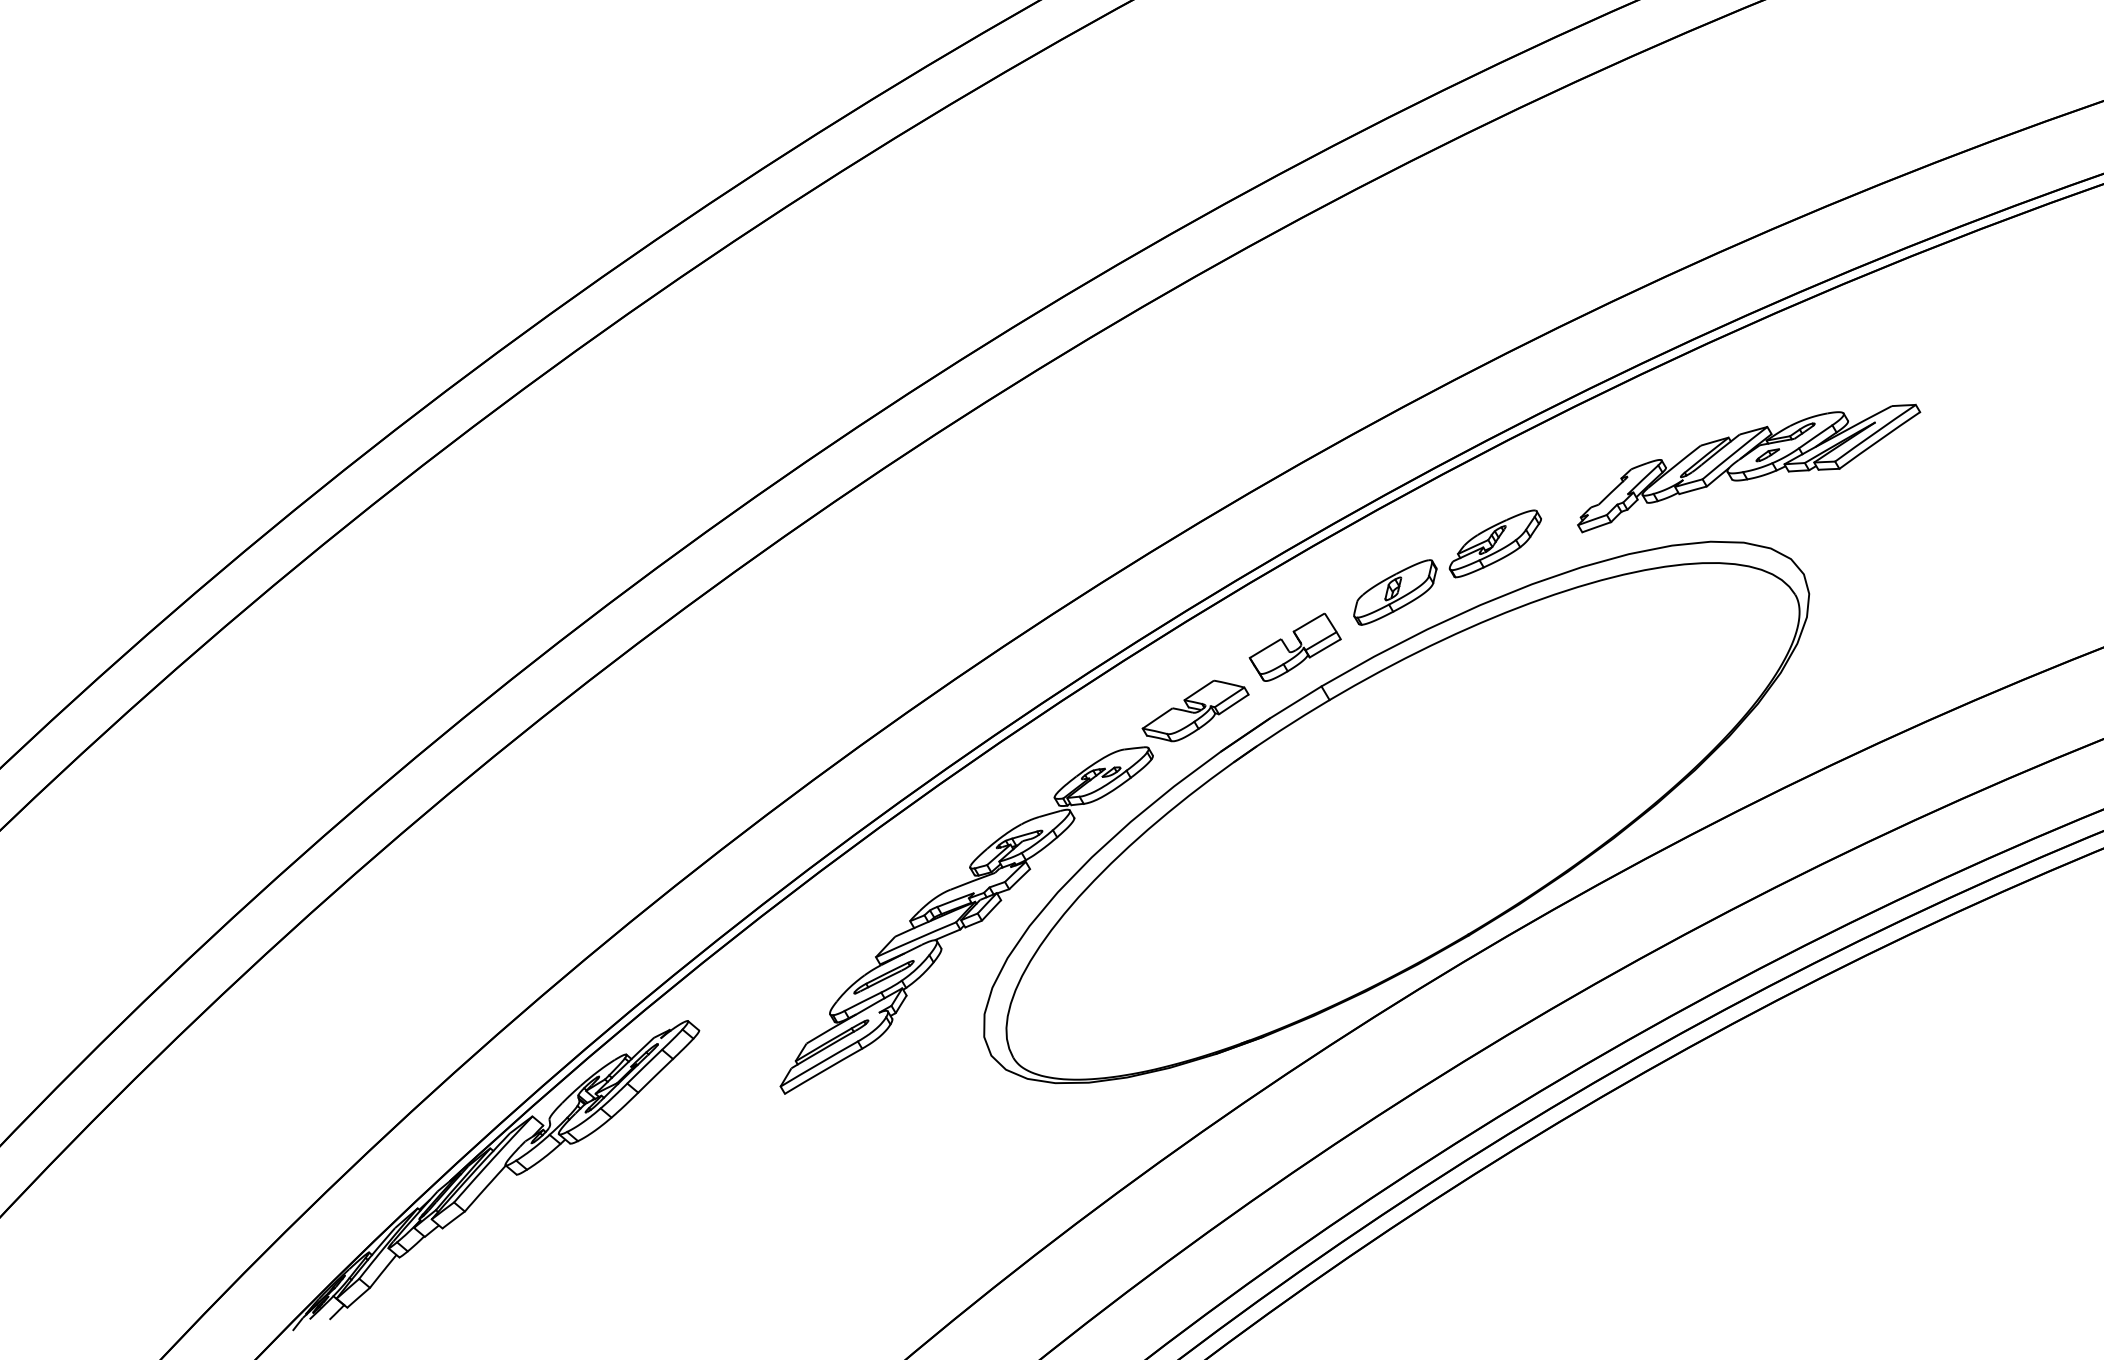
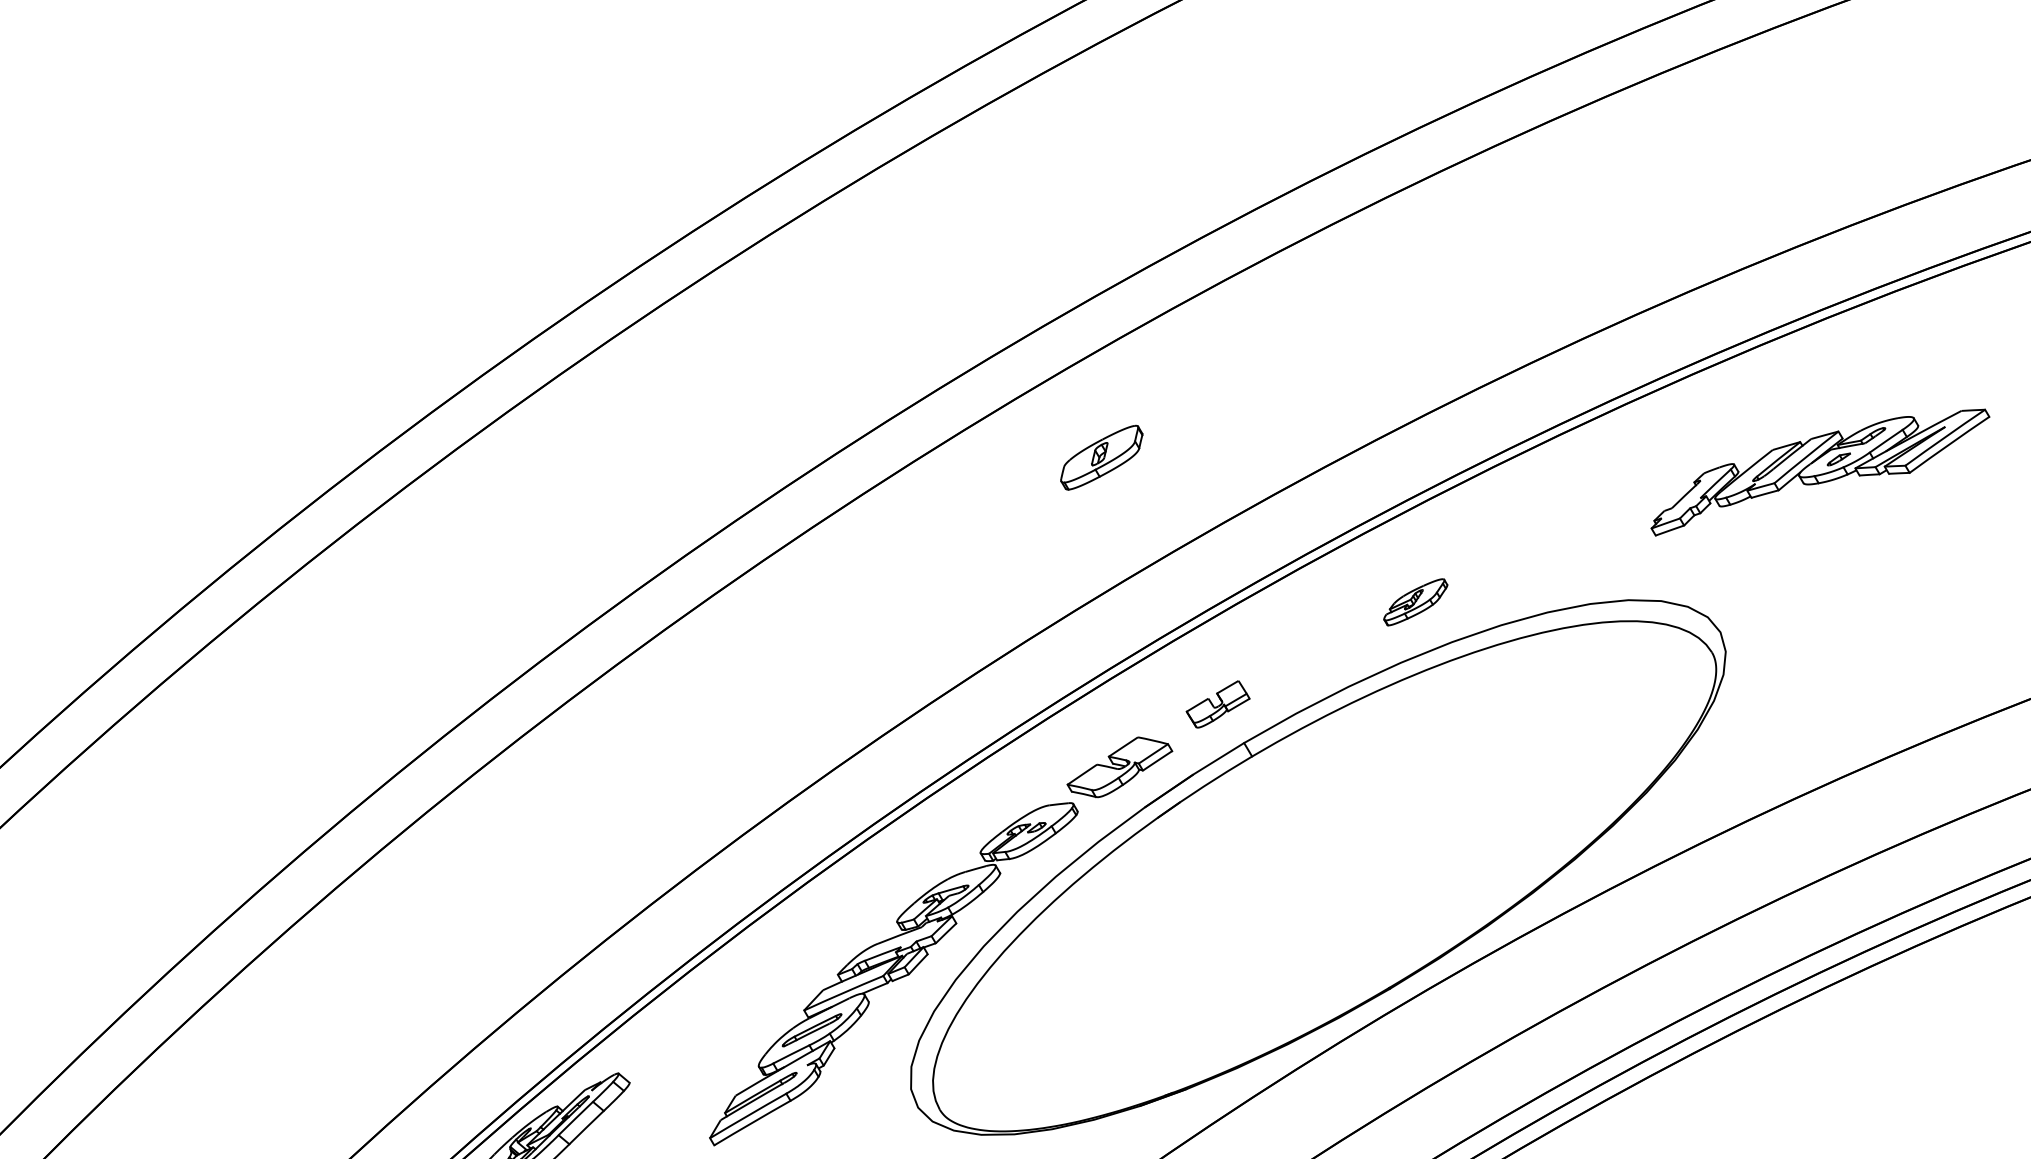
part: (1749, 468) -> (1820, 472), moved
part: (1494, 543) -> (1414, 601), size x0.7
part: (1395, 592) -> (1101, 457), moved
part: (1294, 646) -> (1217, 703), size x0.7

